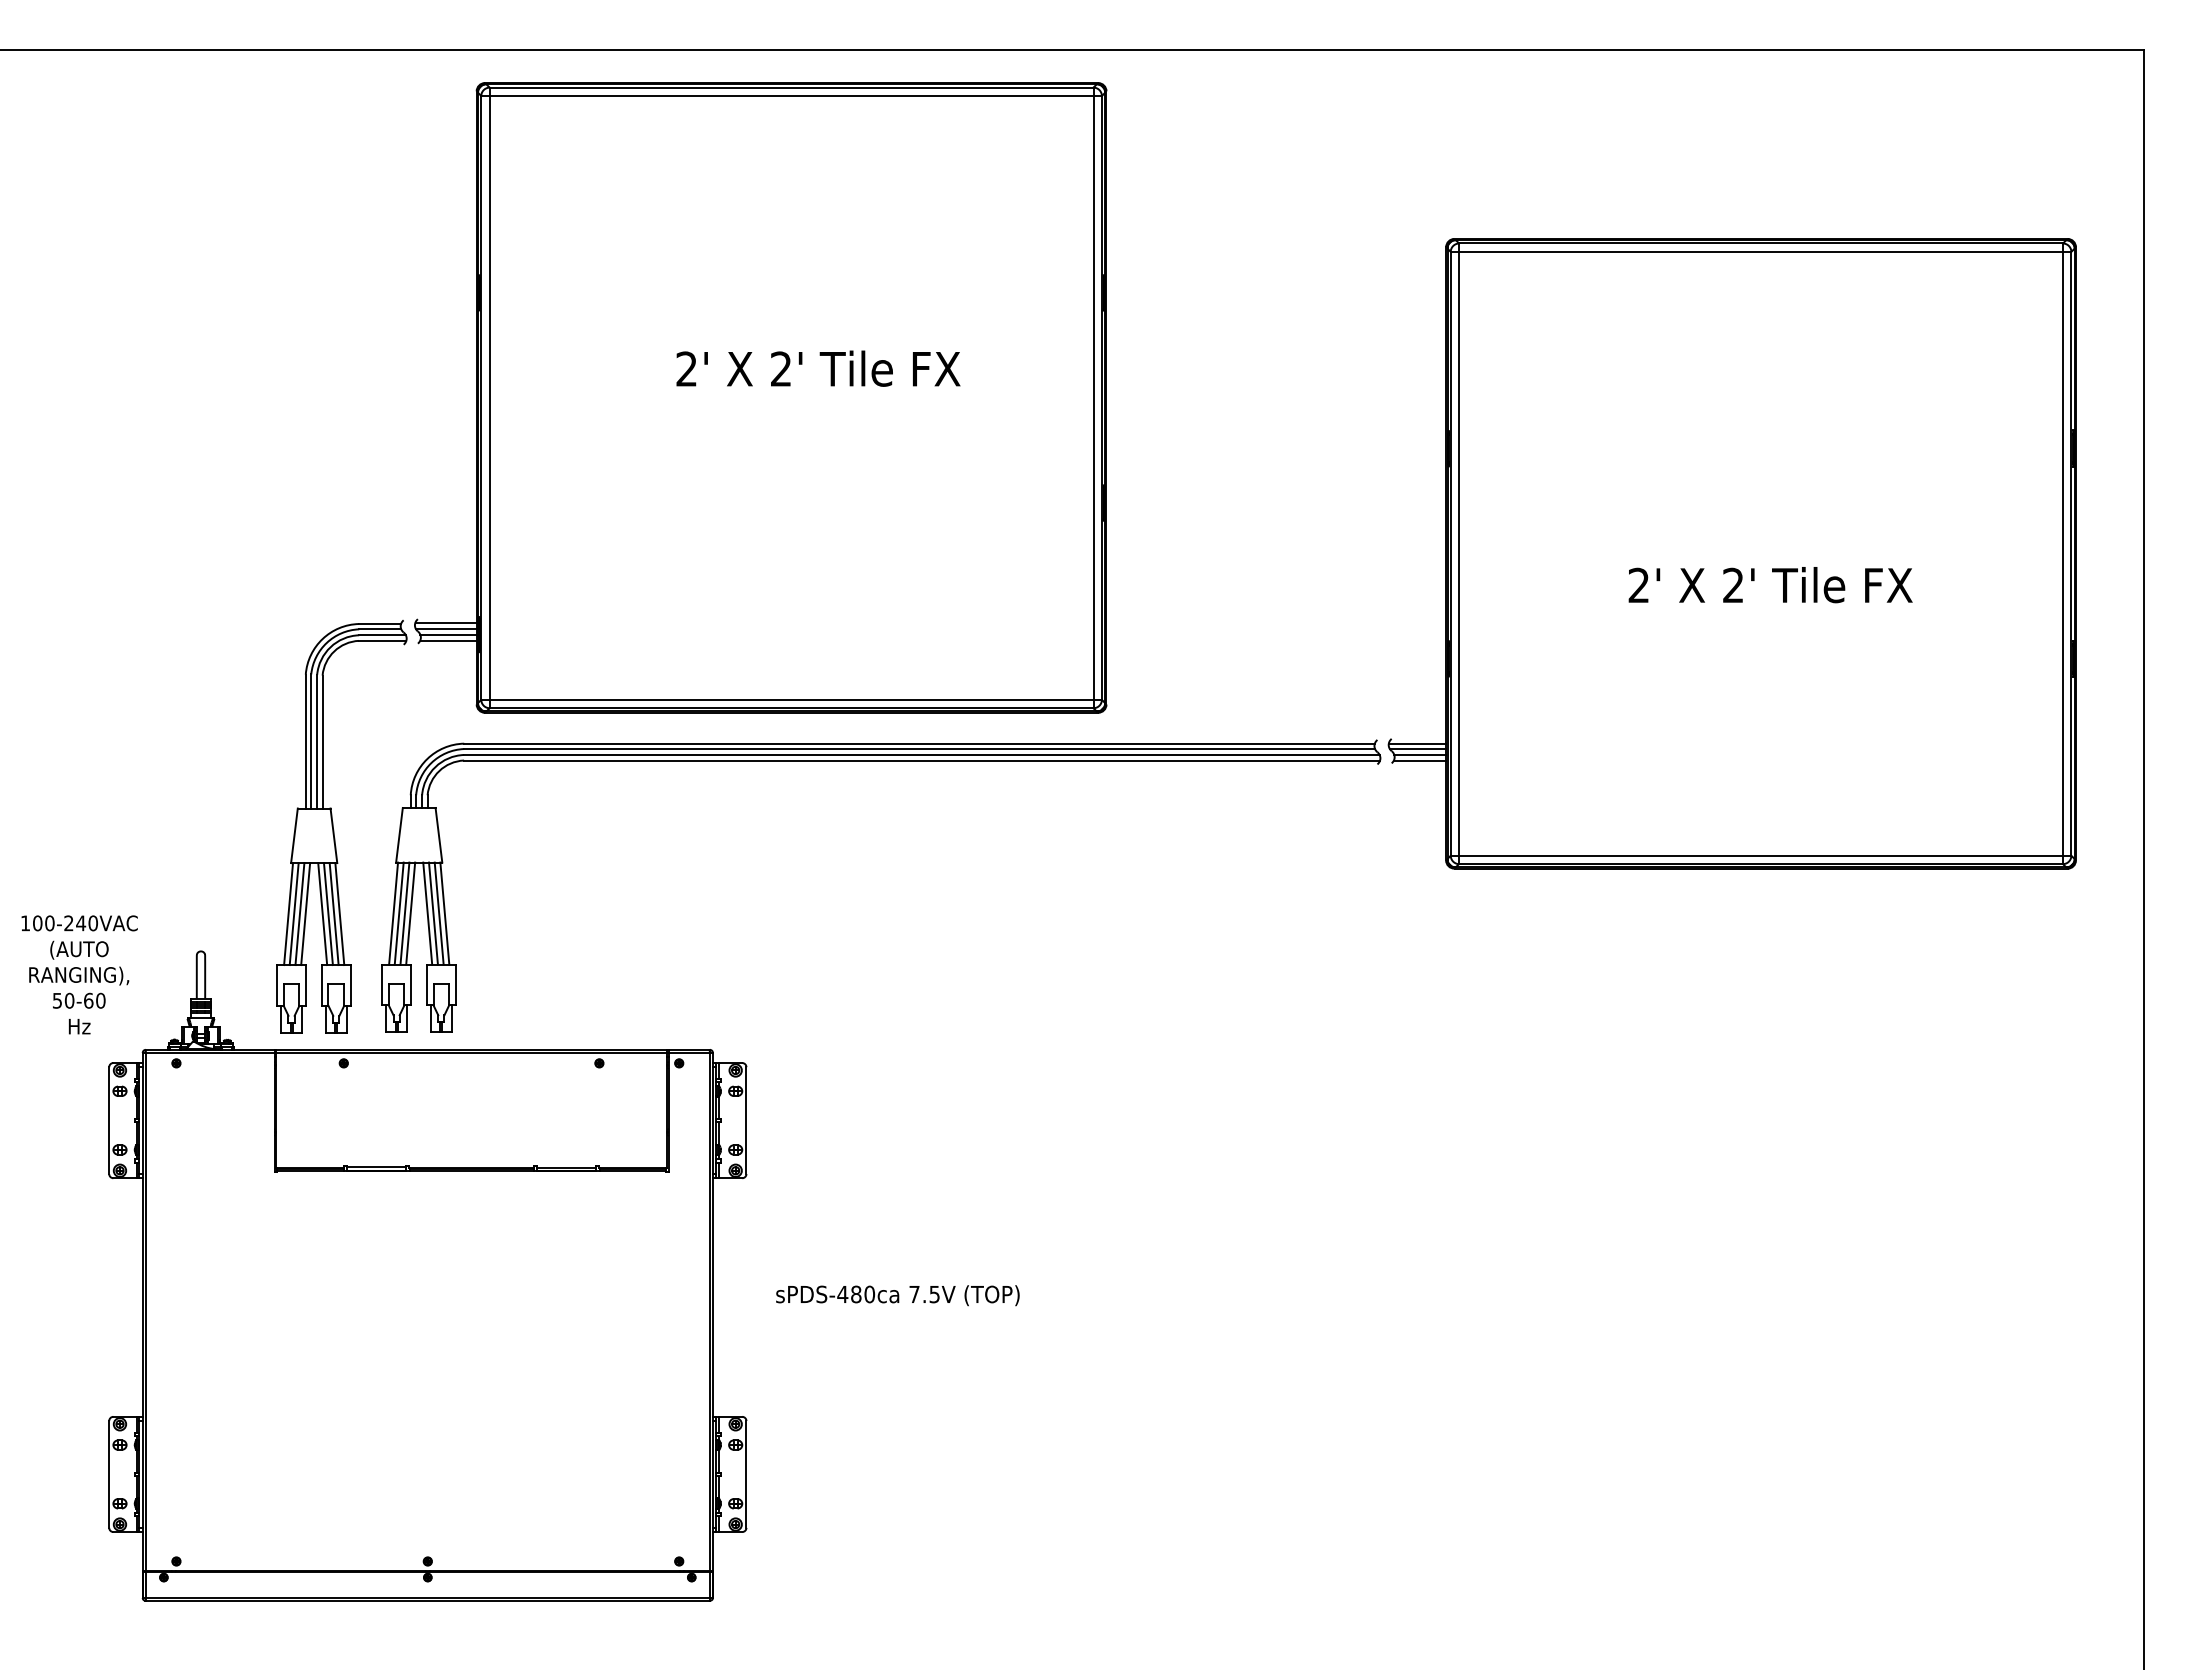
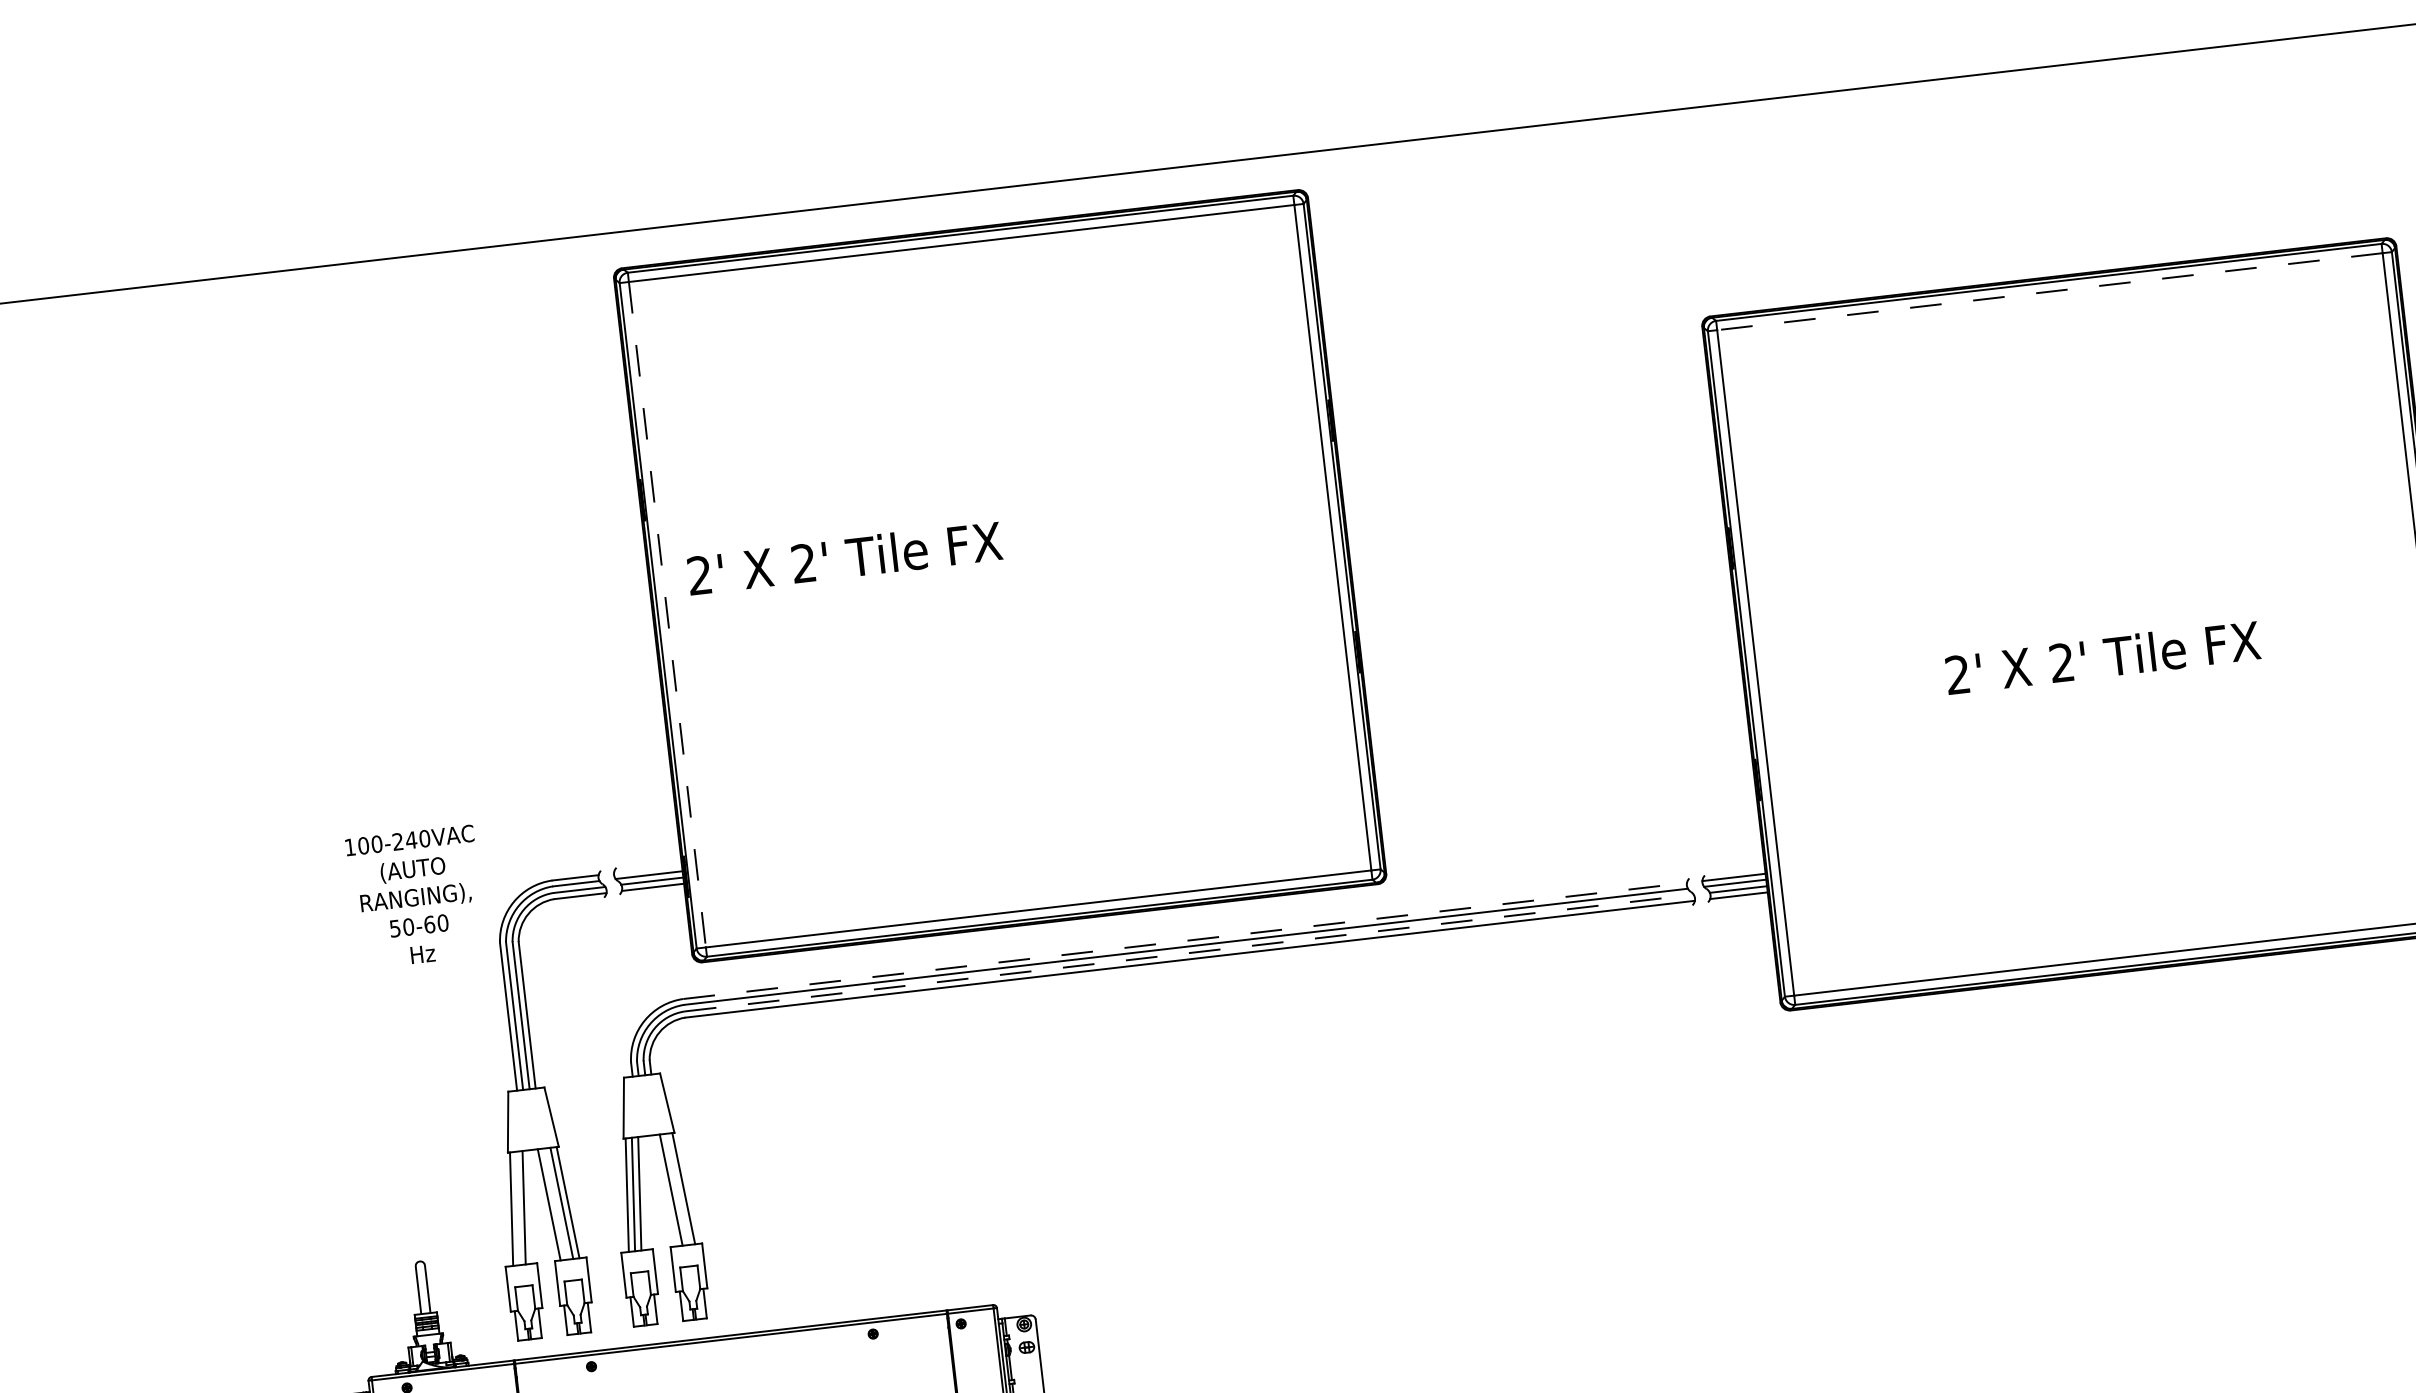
line: (1761, 251) -> (2050, 291), solid -> dashed
text: (818, 368) -> (844, 557), moved
line: (489, 397) -> (667, 614), solid -> dashed
line: (445, 623) -> (647, 868), removed
line: (920, 743) -> (1186, 940), solid -> dashed
line: (921, 754) -> (1188, 952), solid -> dashed
line: (410, 913) -> (645, 1193), removed
line: (427, 913) -> (664, 1190), removed
line: (438, 913) -> (676, 1189), removed
line: (293, 914) -> (517, 1209), removed
line: (305, 914) -> (530, 1207), removed
line: (327, 914) -> (554, 1204), removed
text: (79, 974) -> (416, 896), moved

